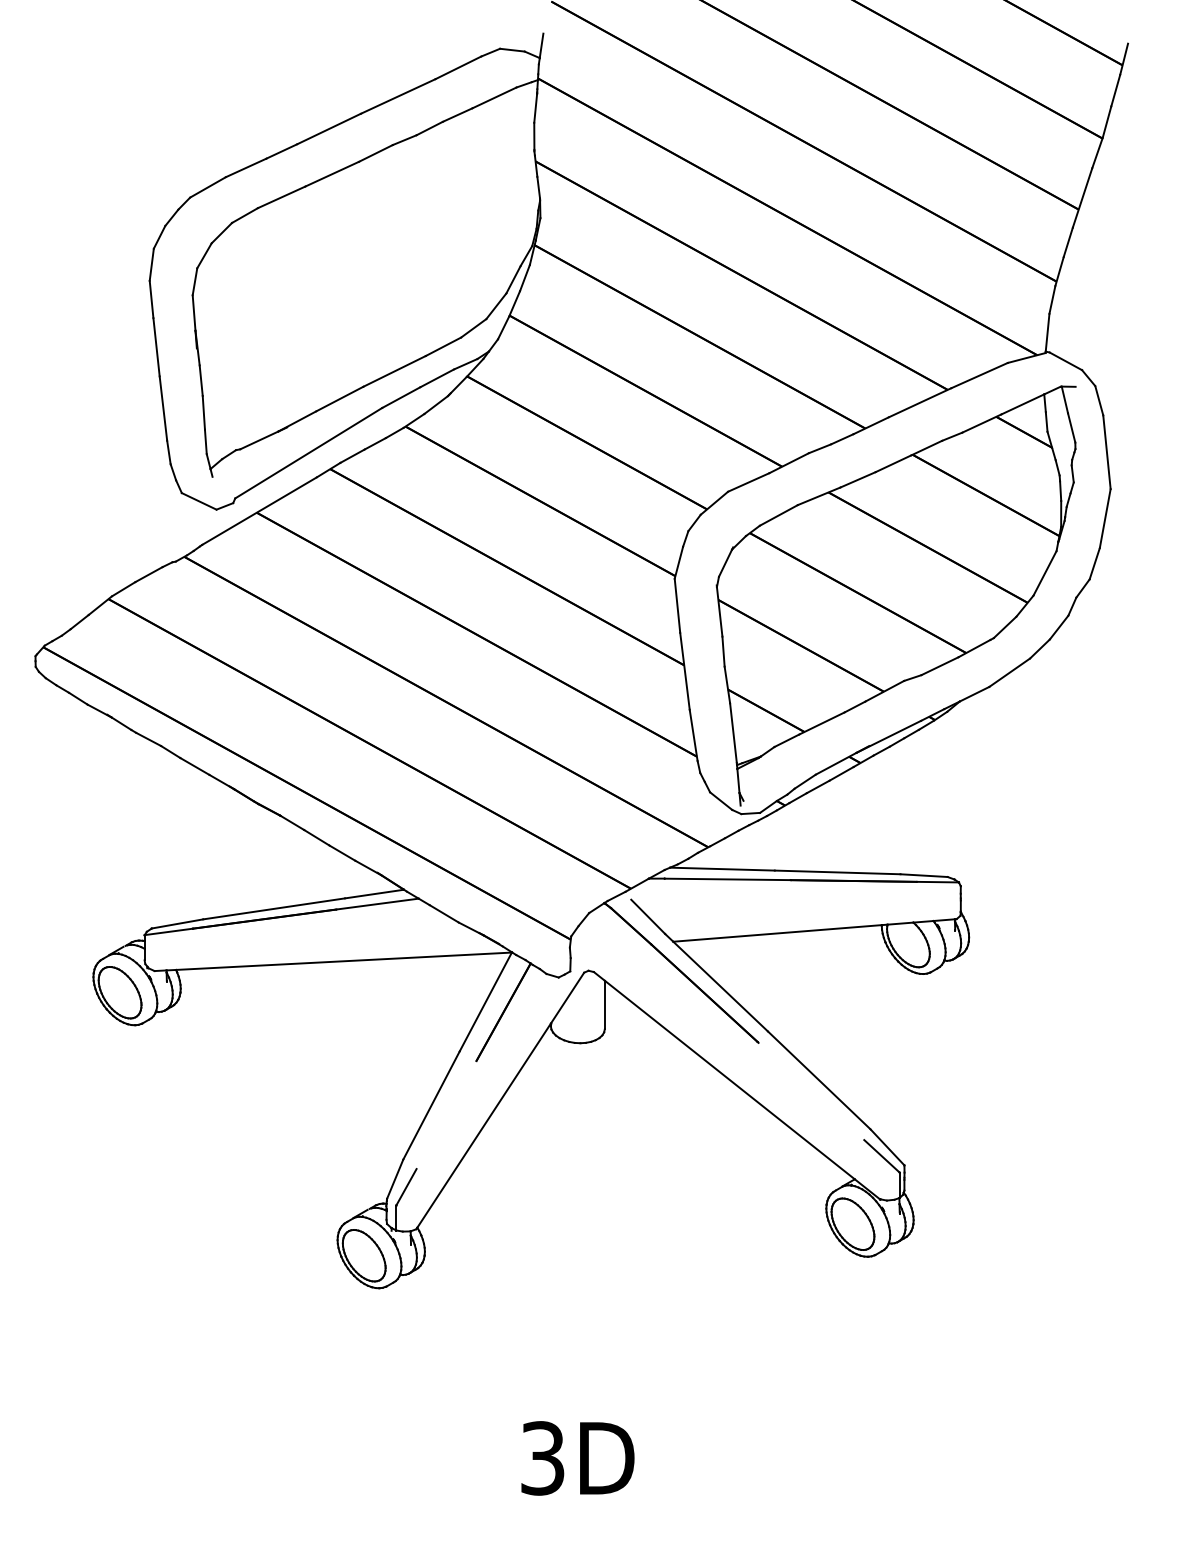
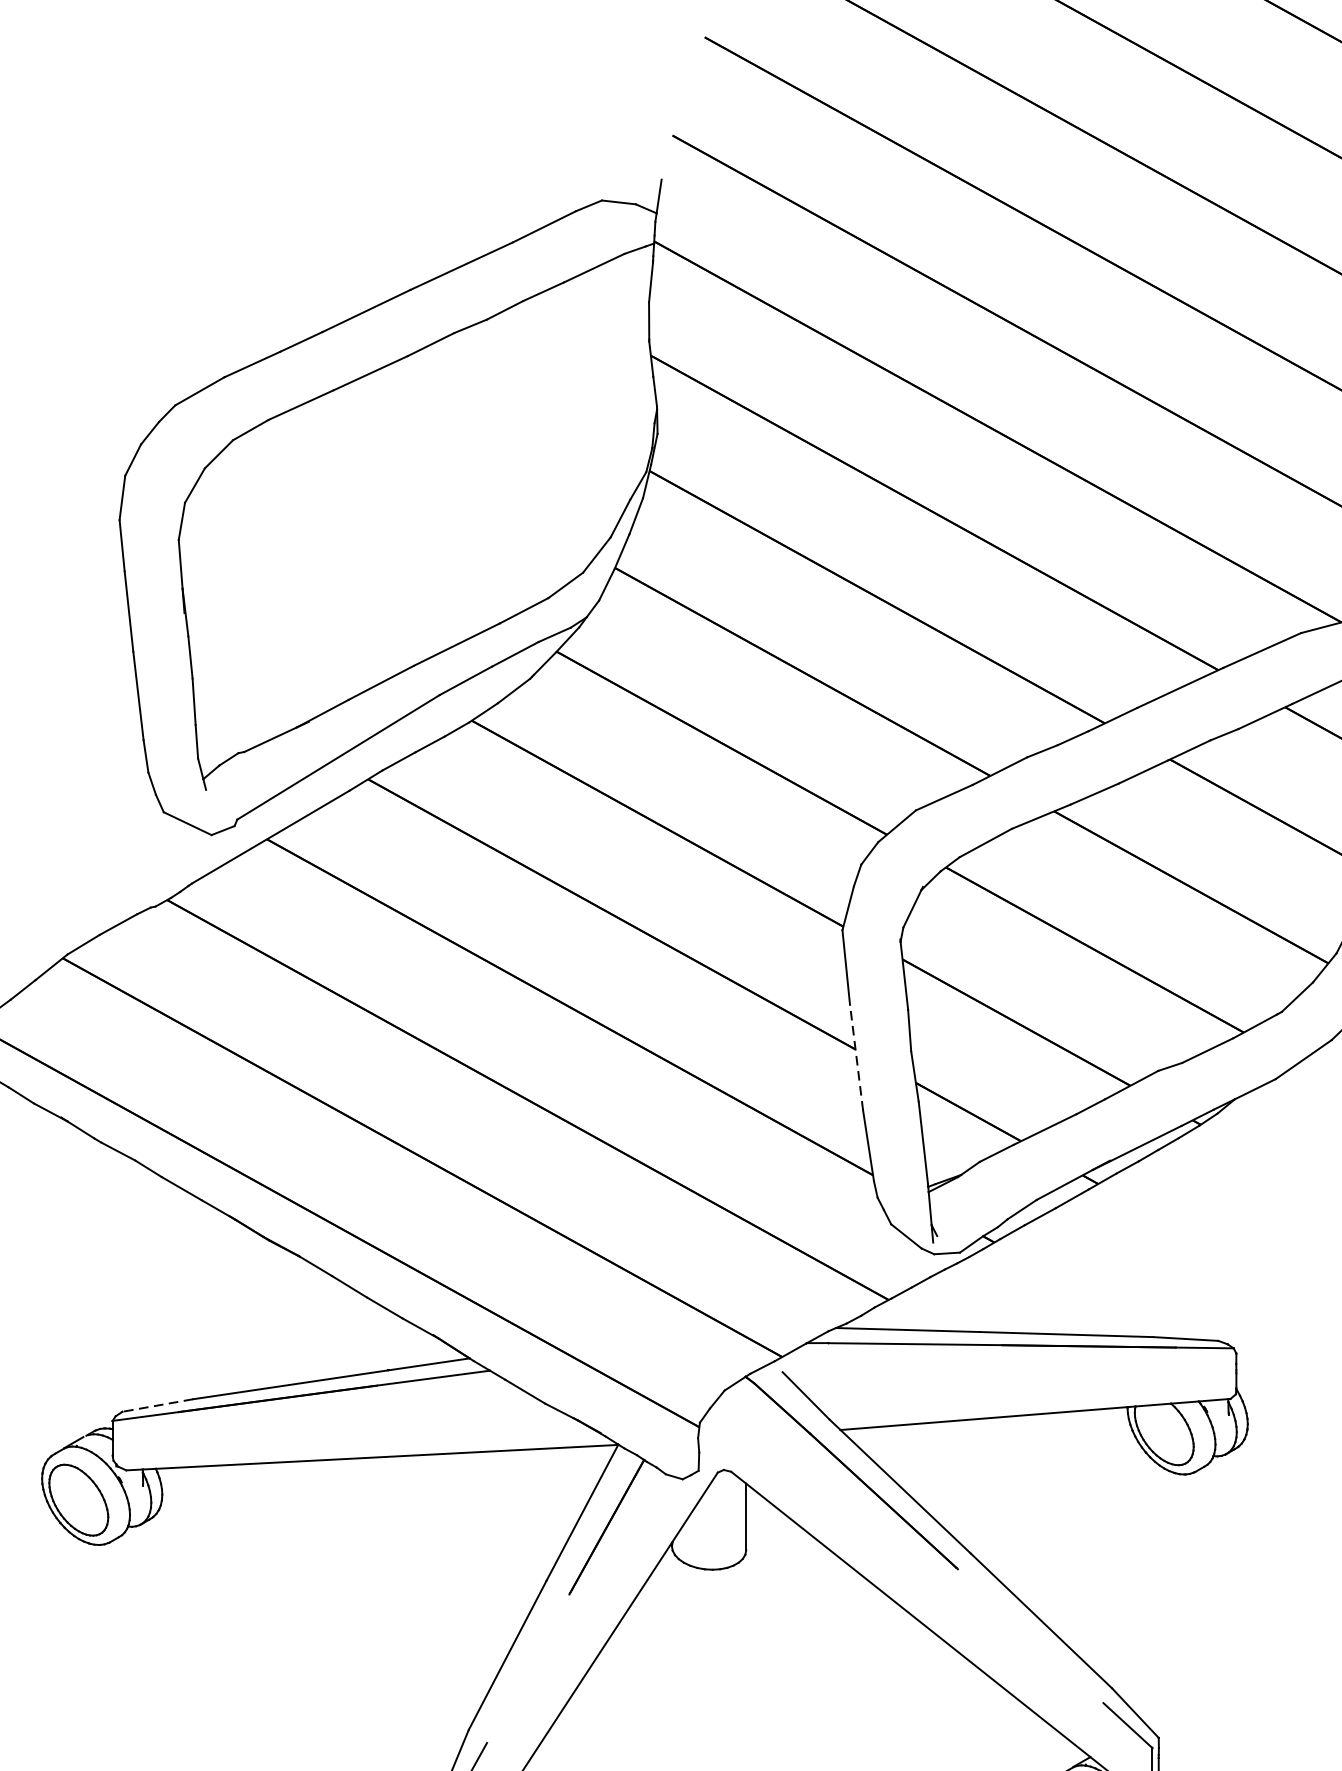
line: (684, 671) -> (855, 1057), solid -> dashed
line: (177, 924) -> (157, 1406), solid -> dashed

